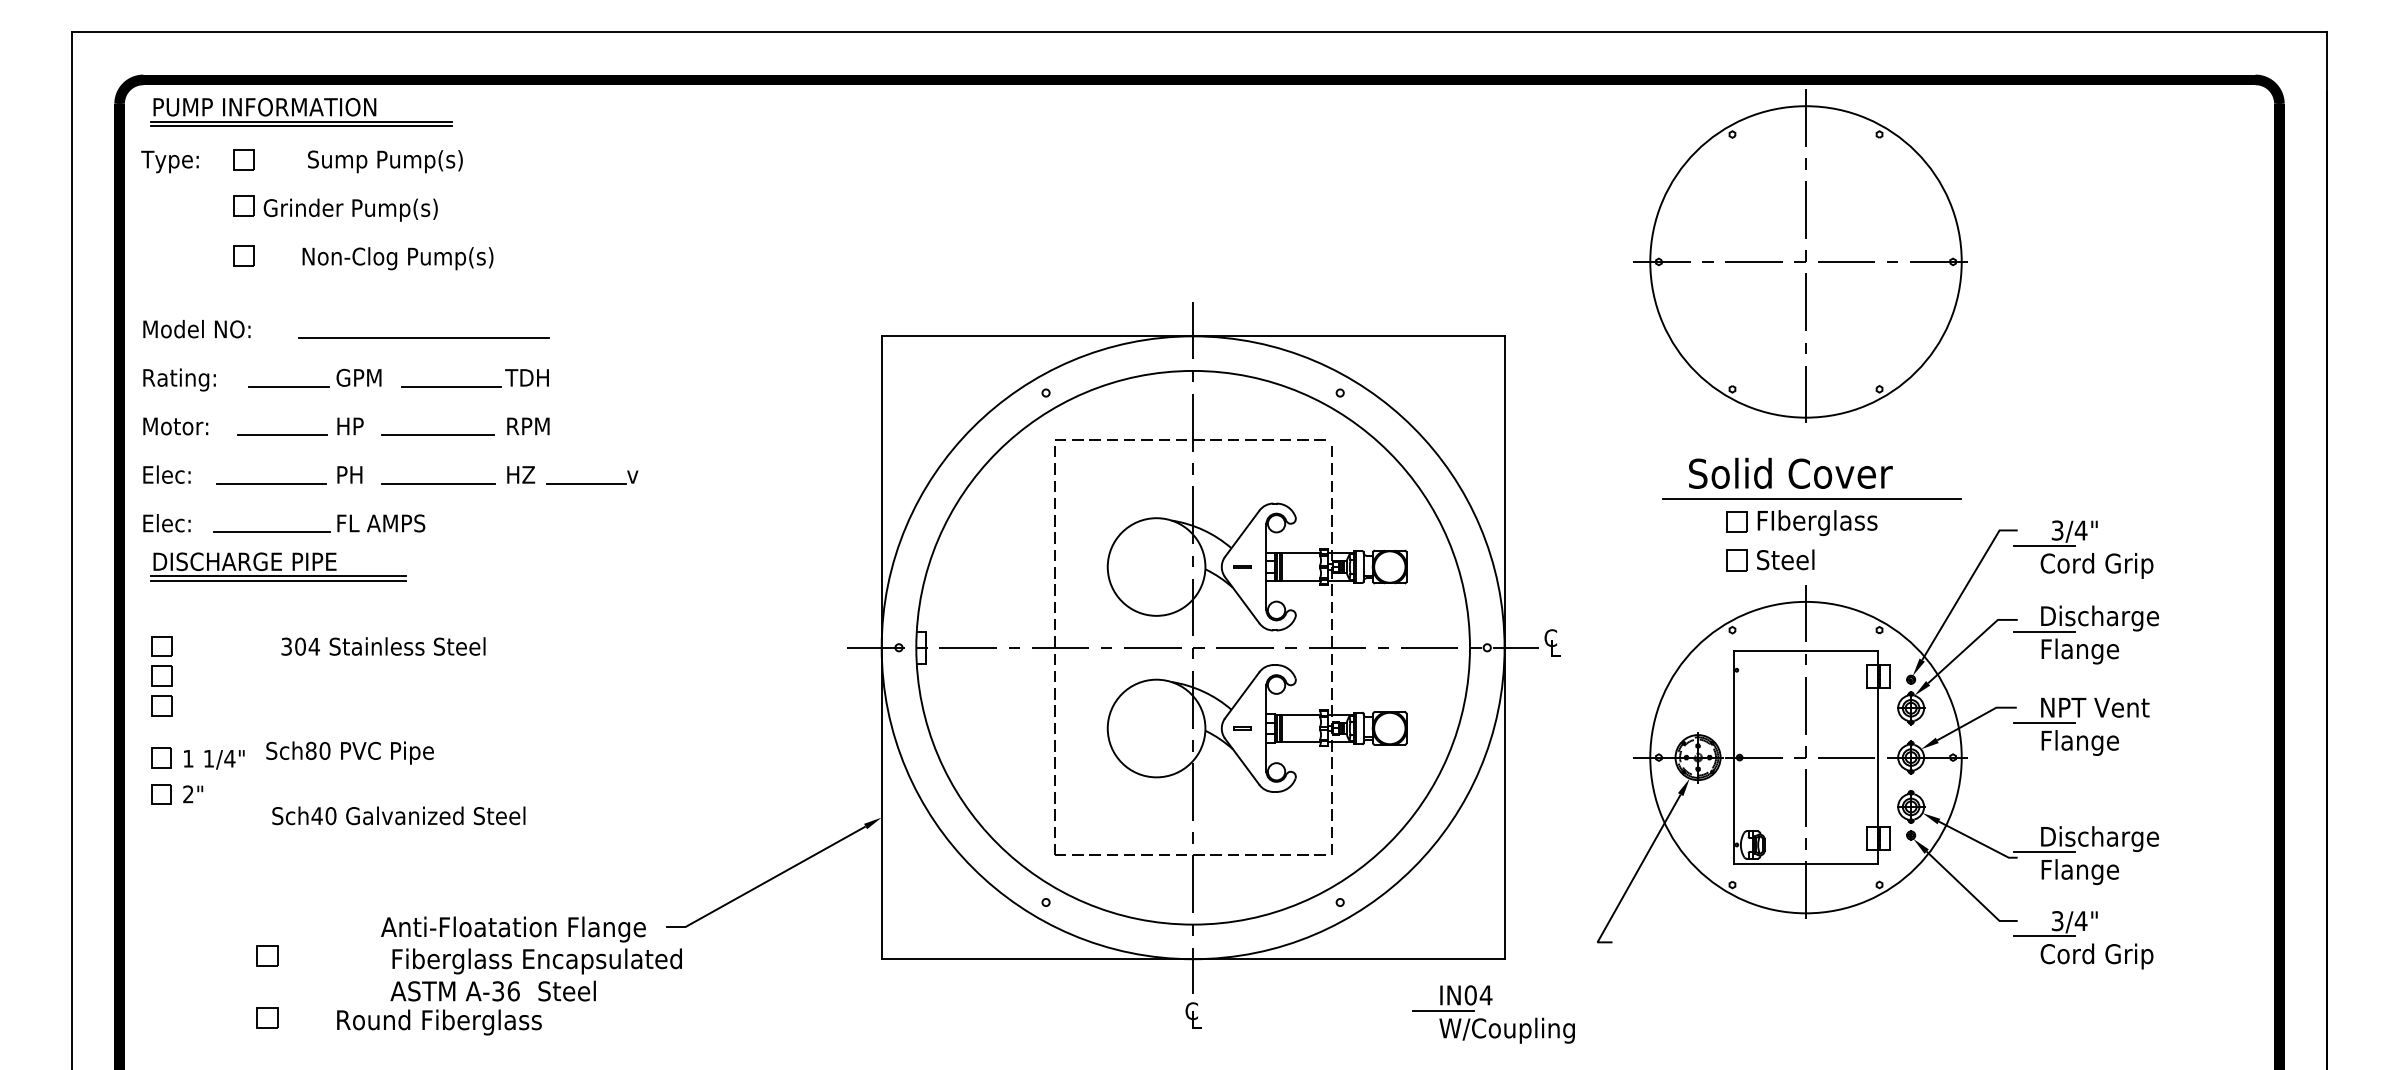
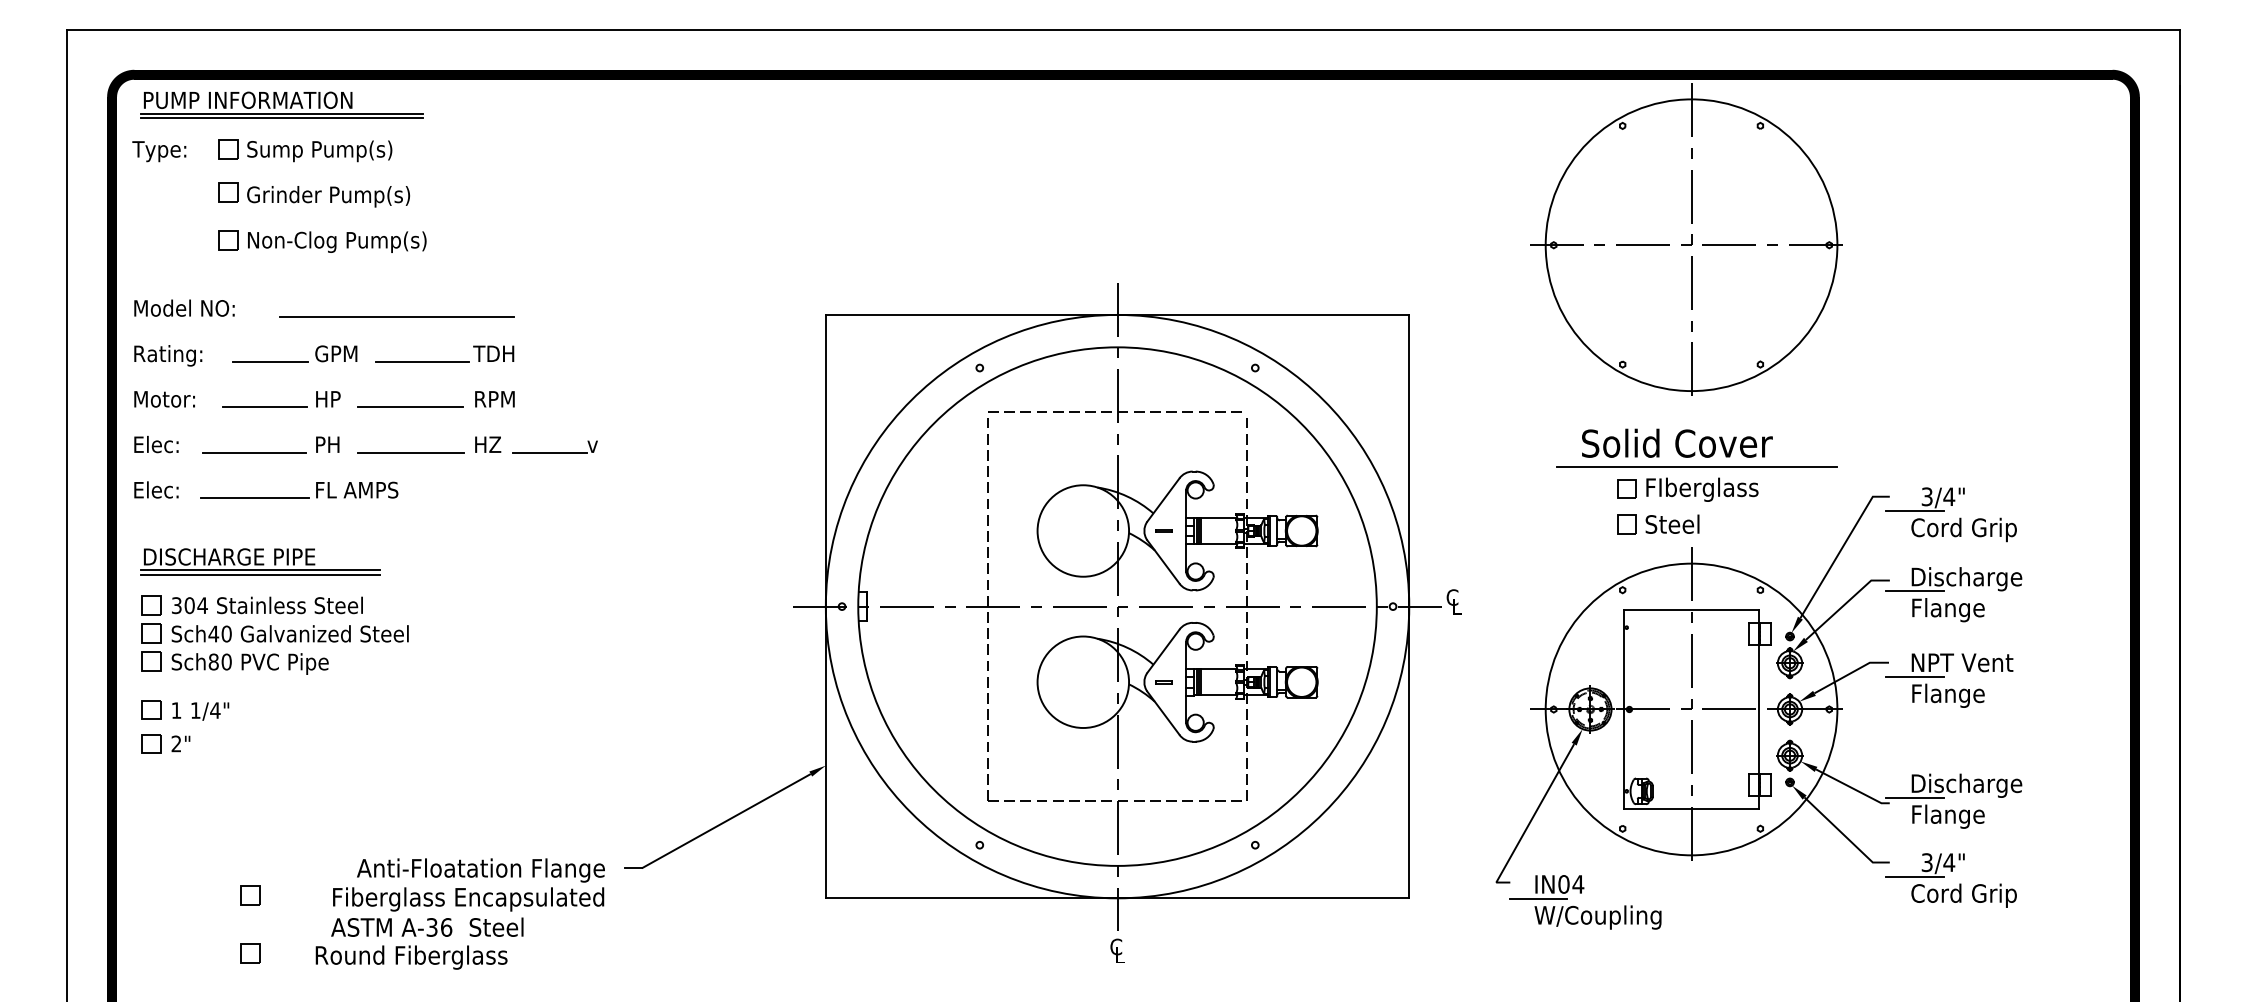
text: (385, 161) -> (319, 151), moved
text: (397, 258) -> (336, 242), moved
part: (278, 566) -> (260, 561), moved
text: (383, 646) -> (267, 605), moved
text: (349, 752) -> (249, 663), moved
text: (398, 815) -> (289, 633), moved
text: (535, 974) -> (466, 911), moved
part: (1493, 1023) -> (1585, 910), moved

